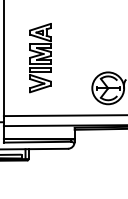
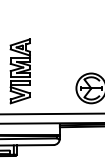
part: (40, 58) -> (20, 71), moved

